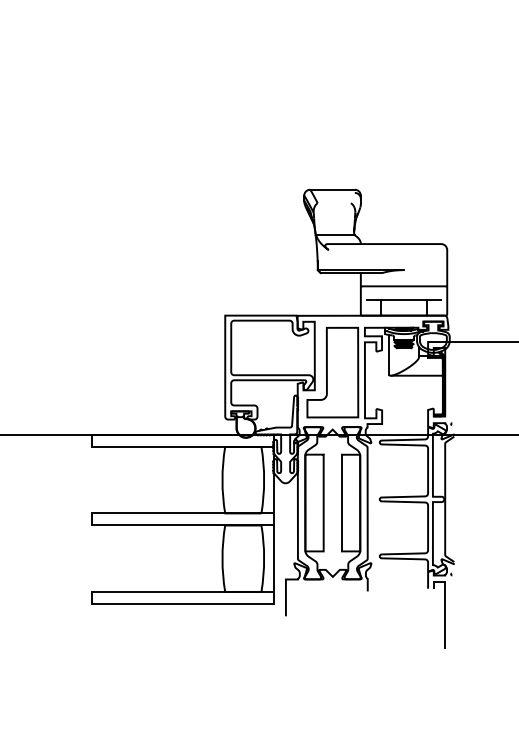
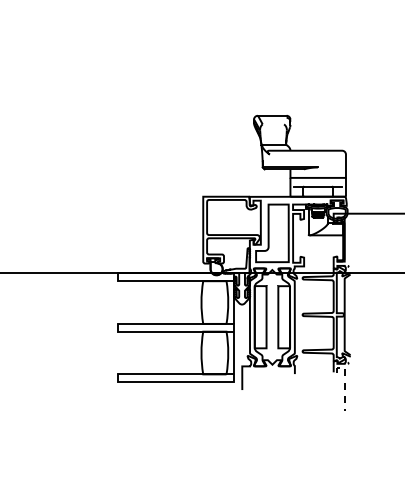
line: (444, 604) -> (344, 382), solid -> dashed

